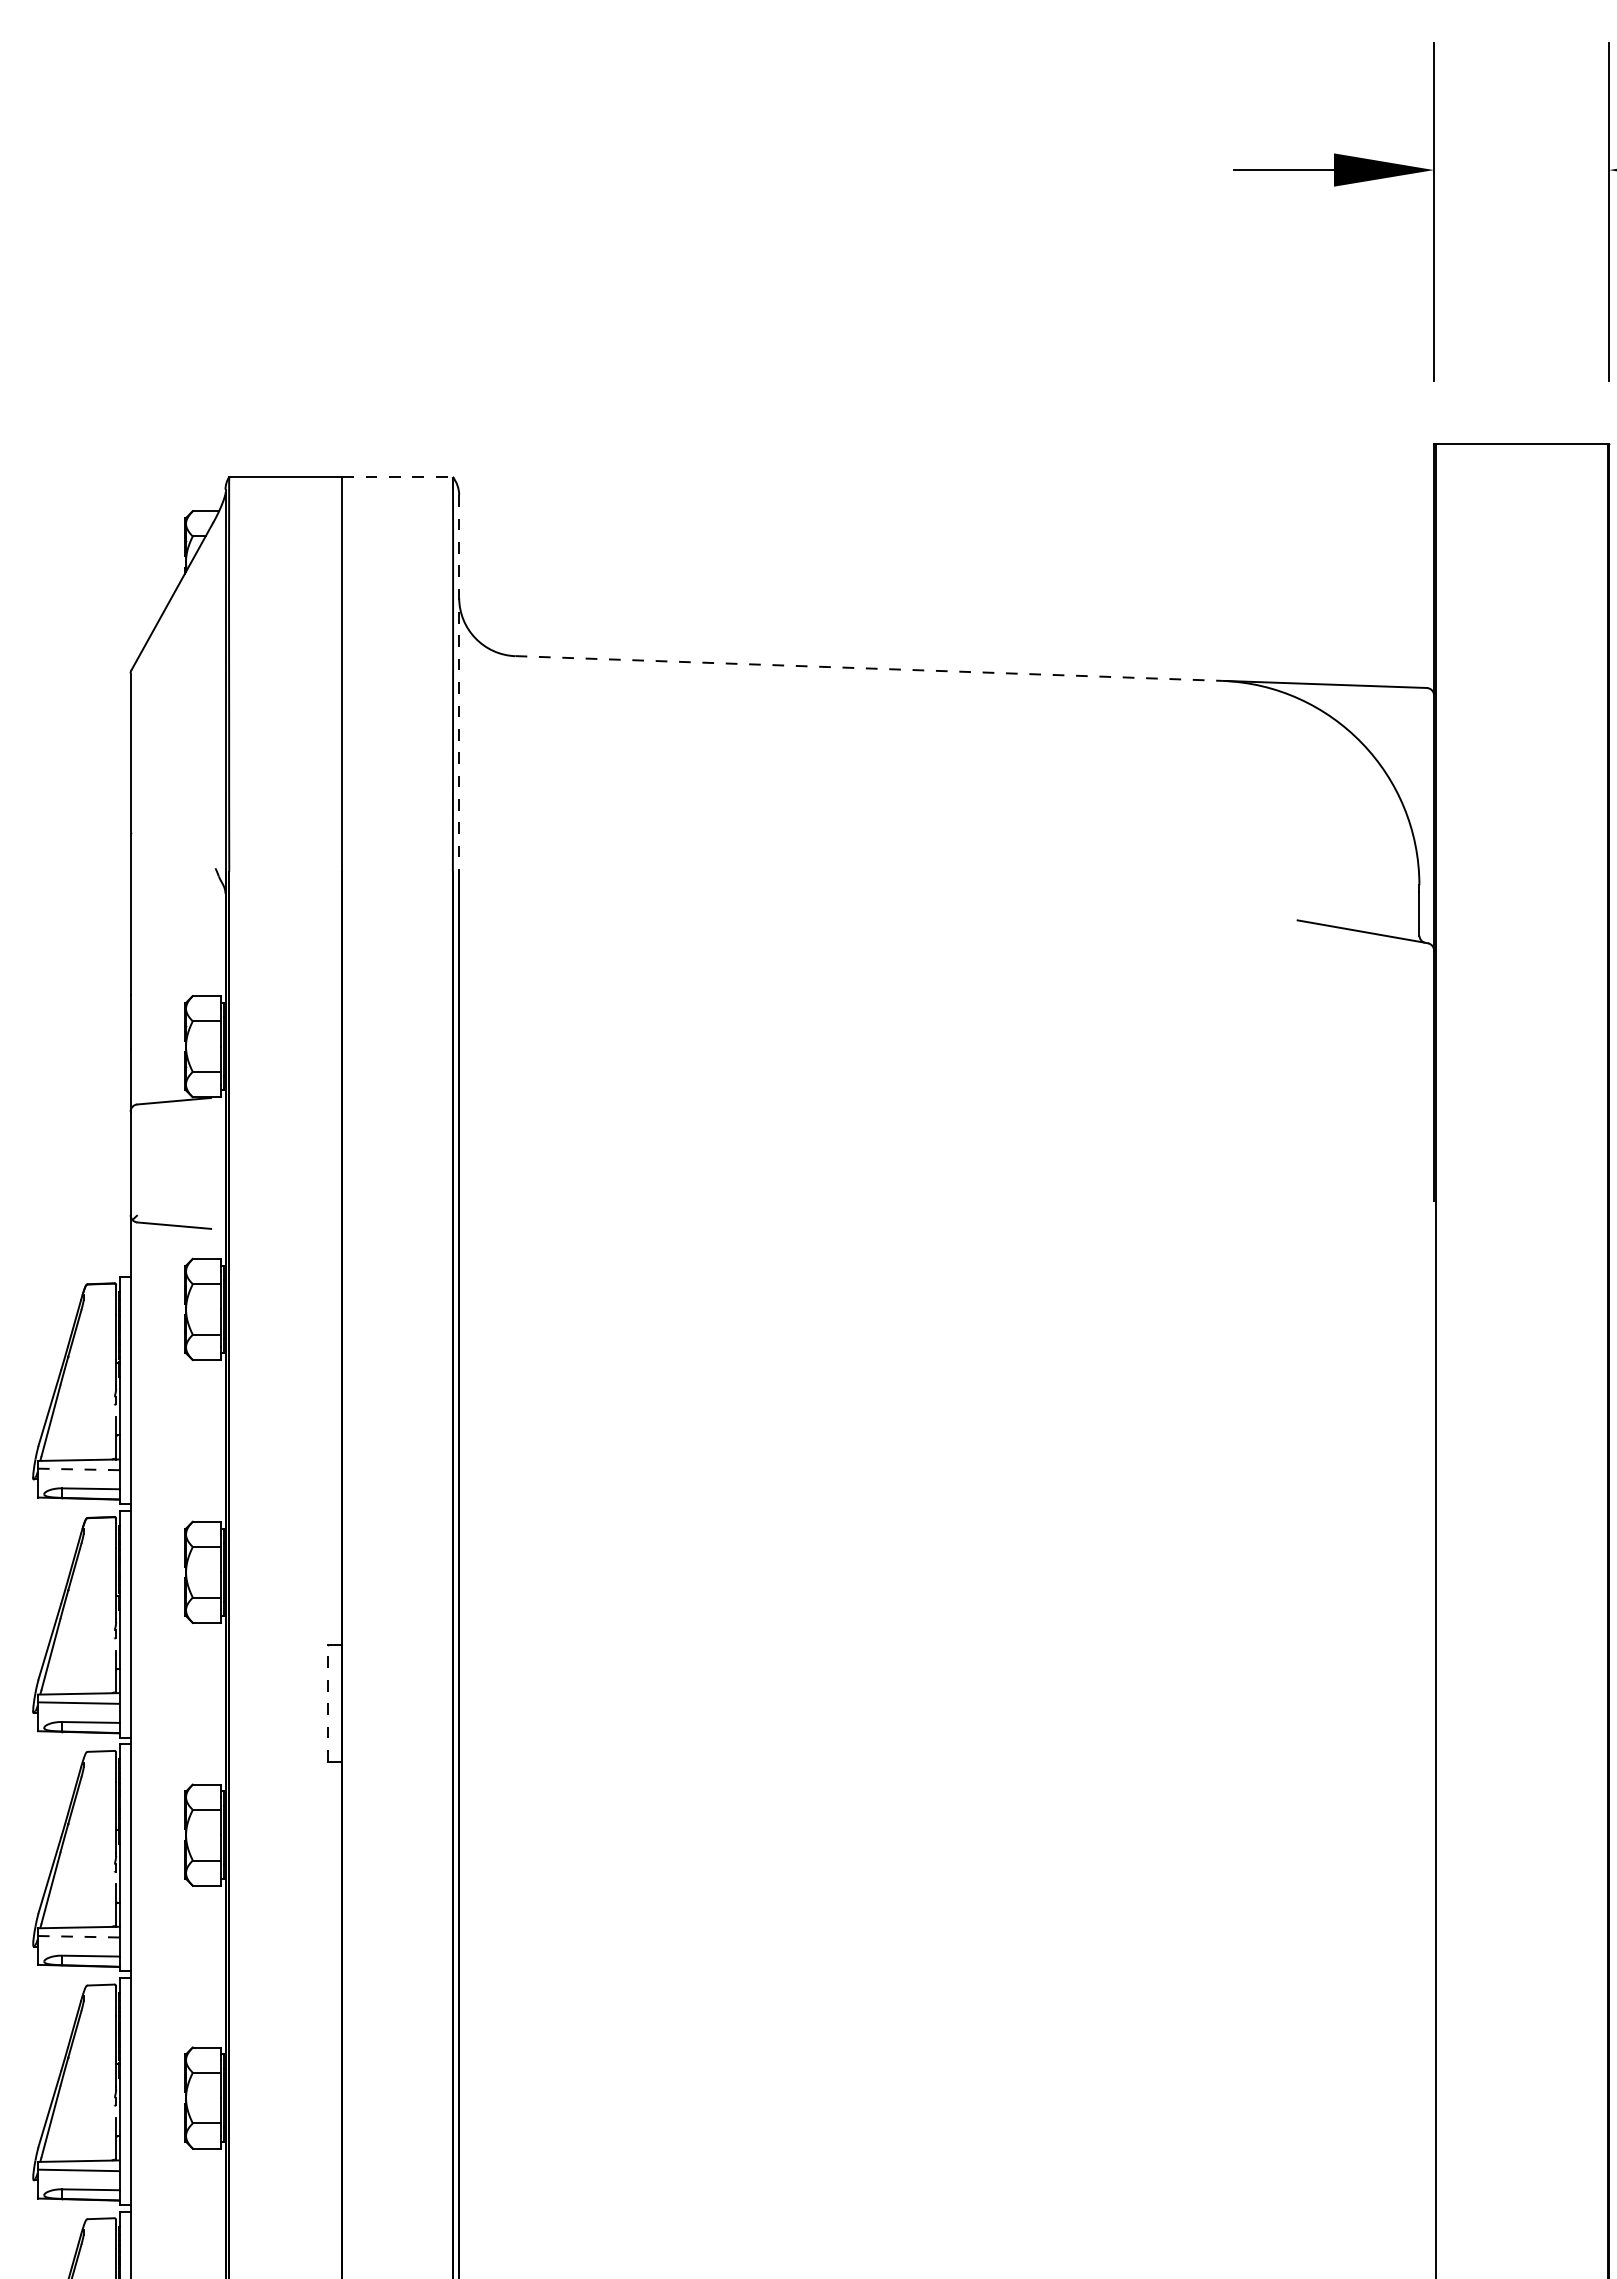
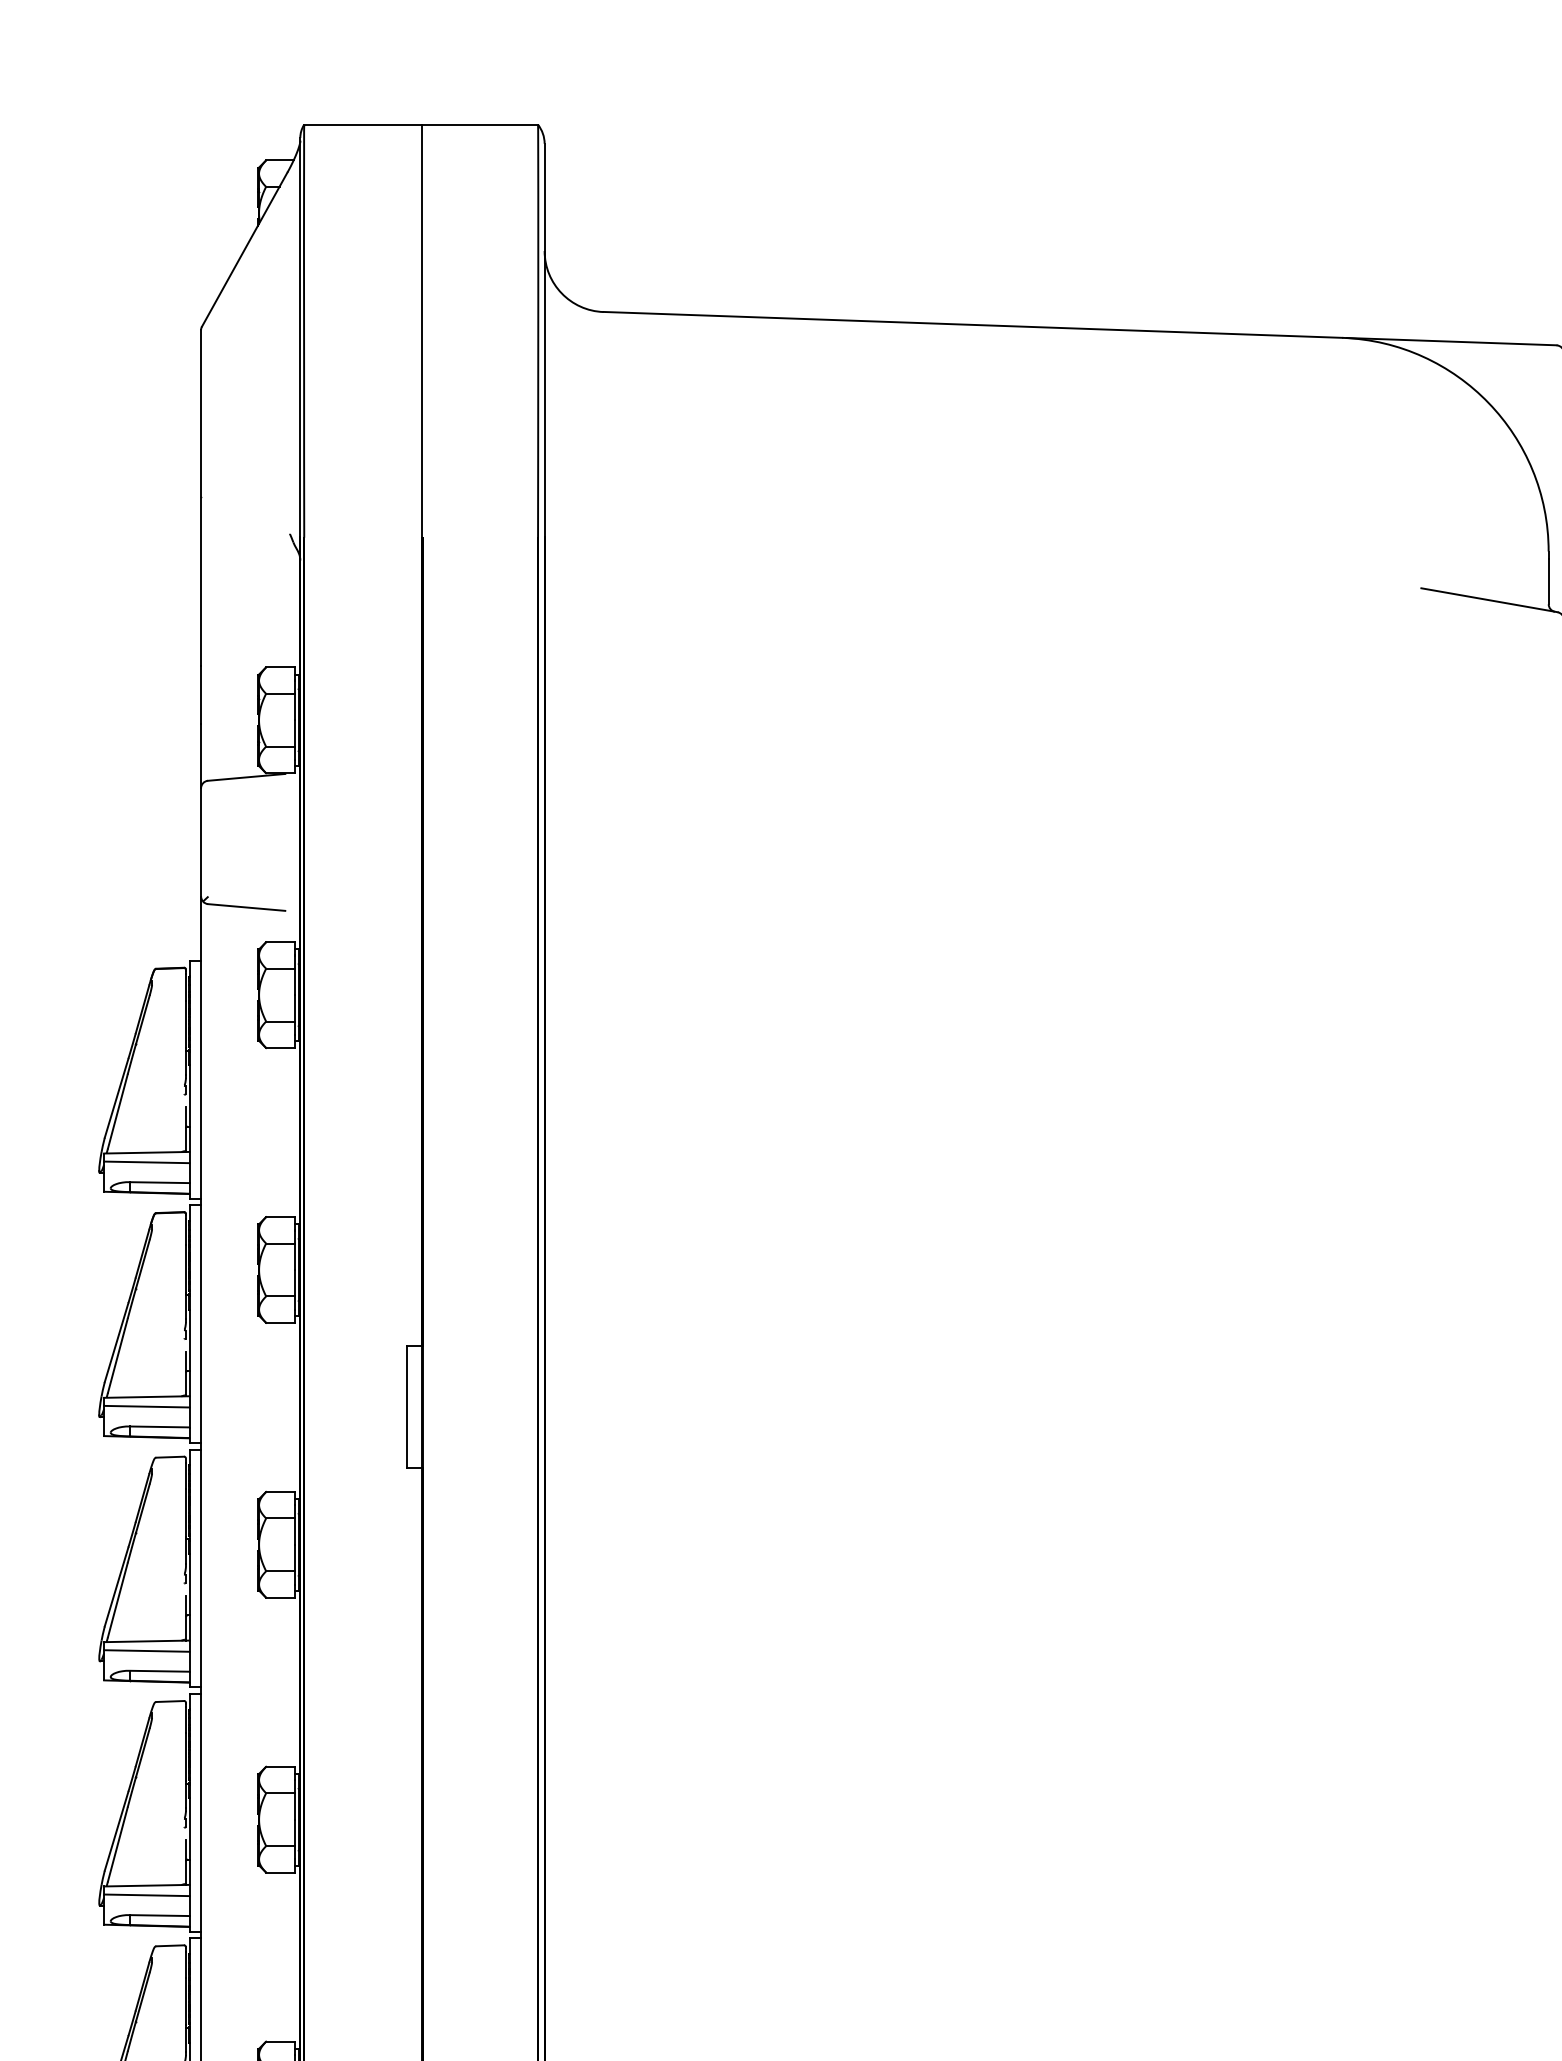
line: (398, 477) -> (481, 125), dashed -> solid
line: (869, 668) -> (973, 324), dashed -> solid
line: (459, 683) -> (544, 340), dashed -> solid
line: (78, 1469) -> (146, 1162), dashed -> solid
line: (327, 1702) -> (406, 1406), dashed -> solid
line: (78, 1936) -> (146, 1650), dashed -> solid

